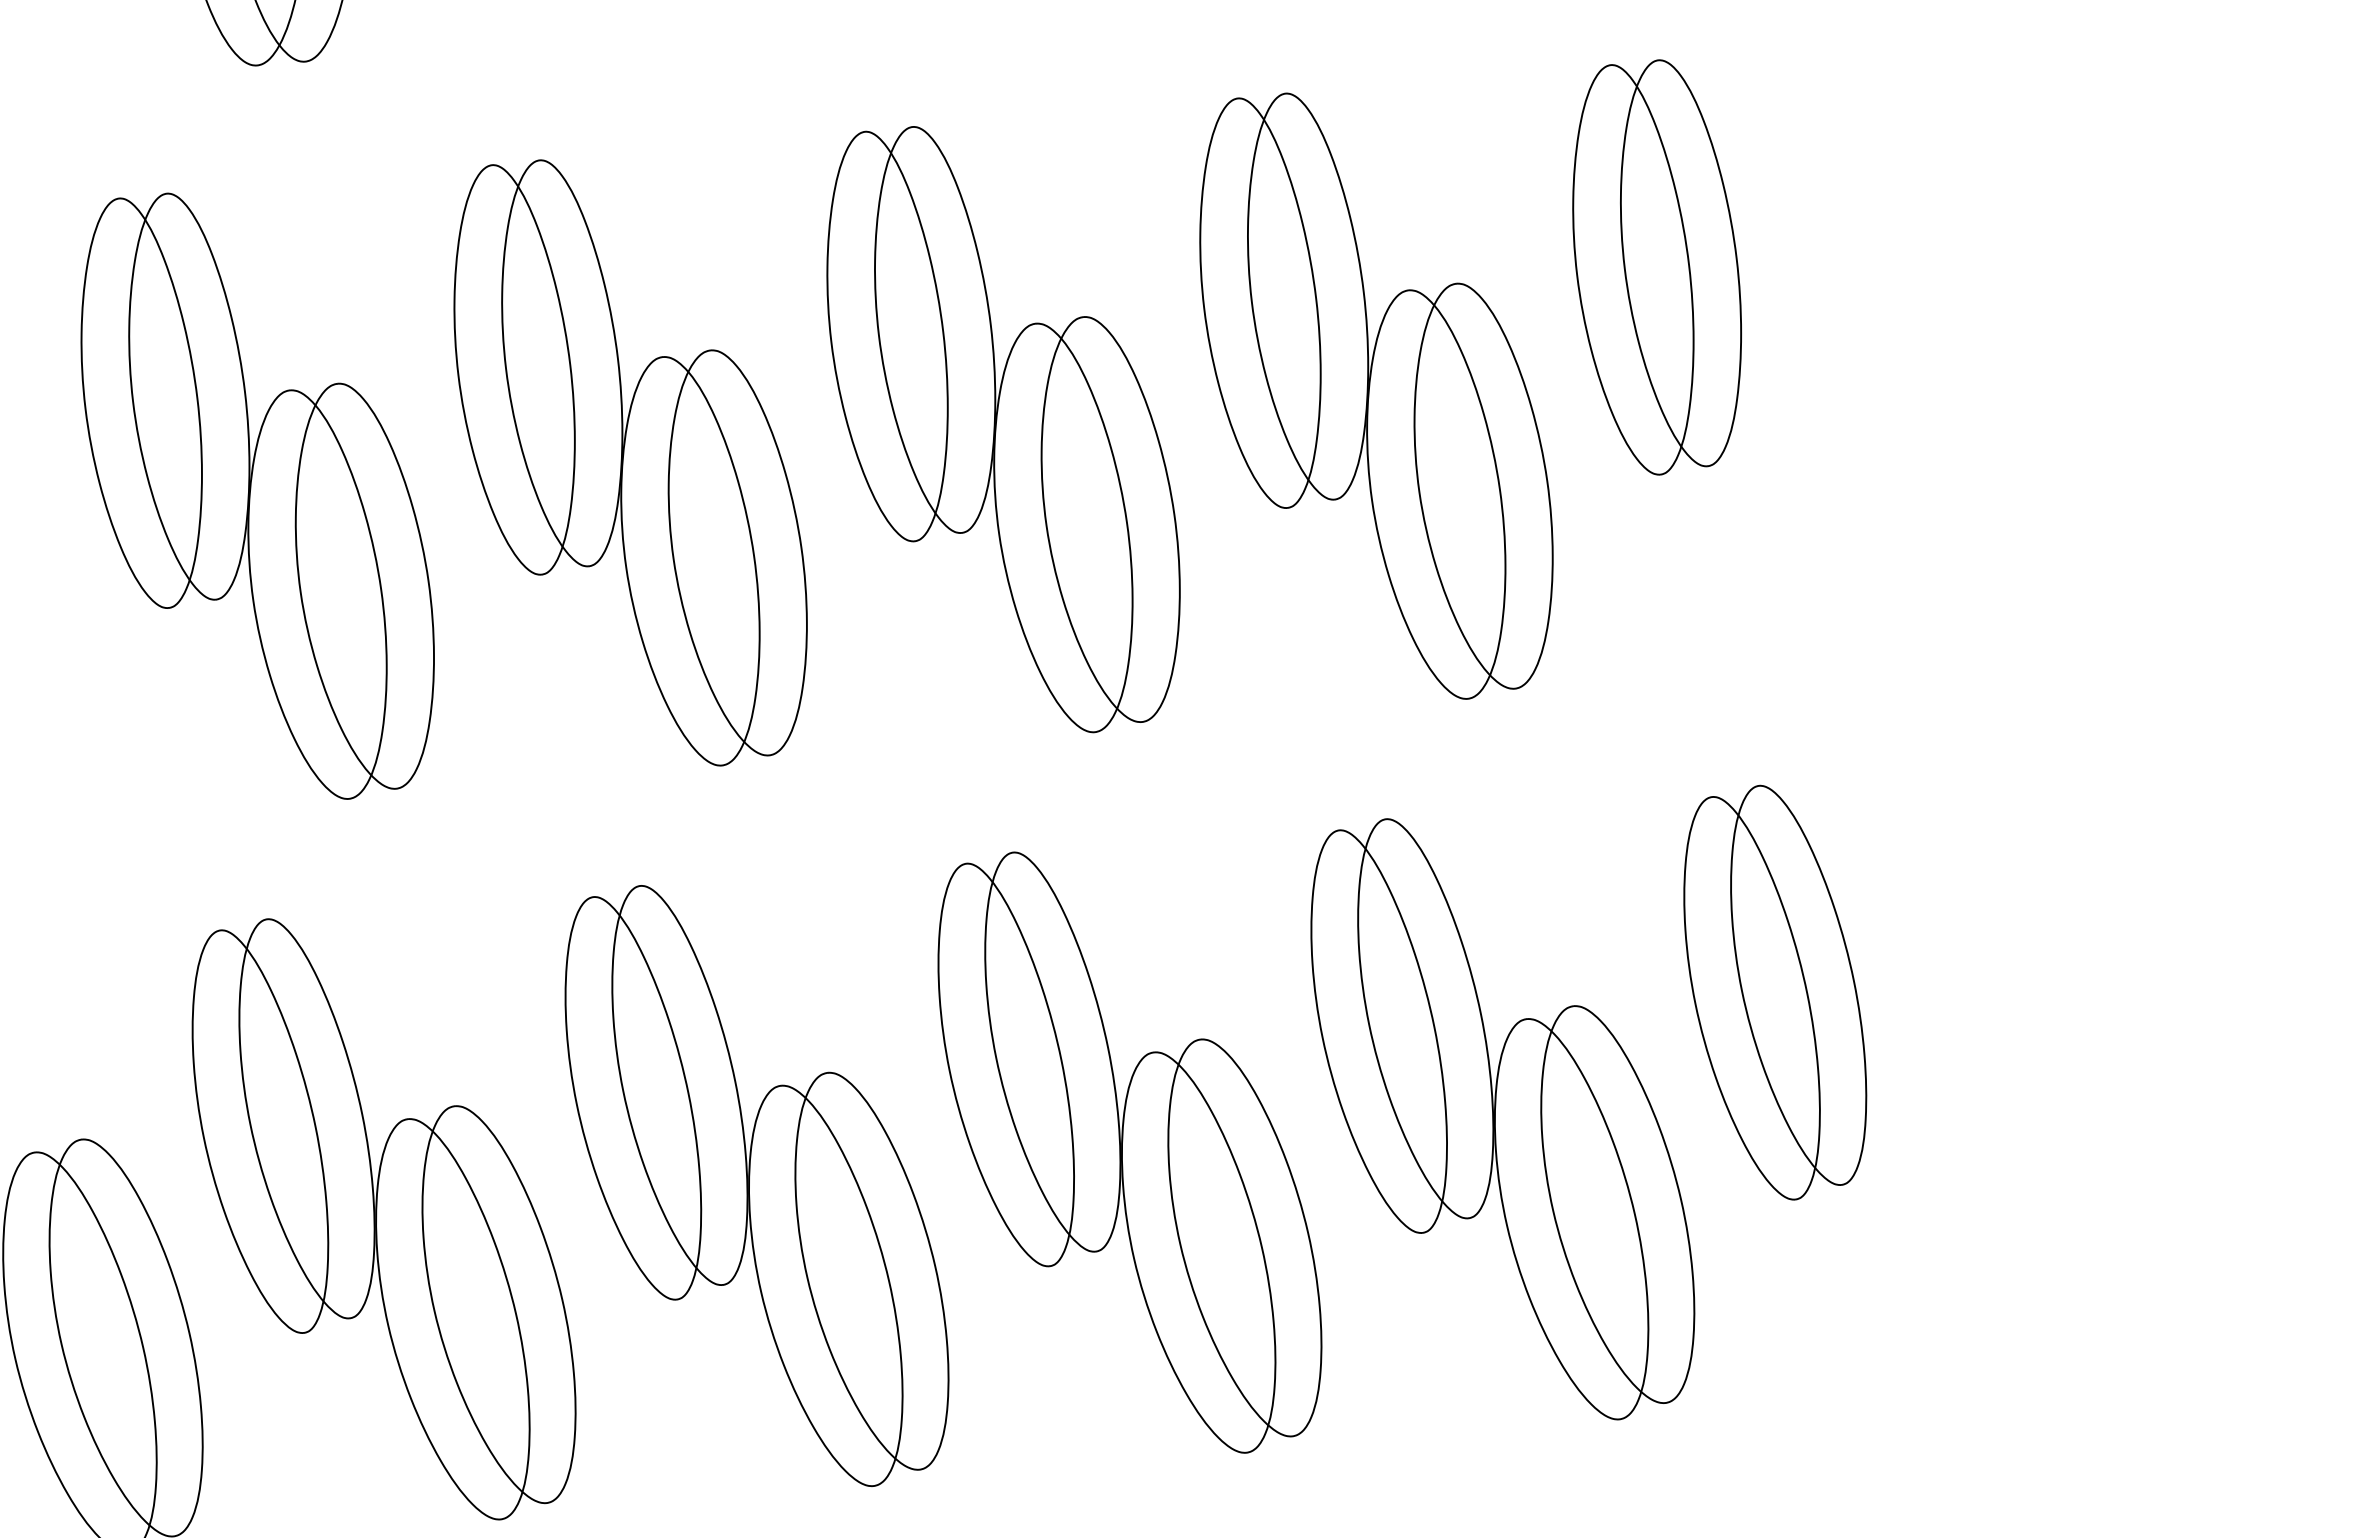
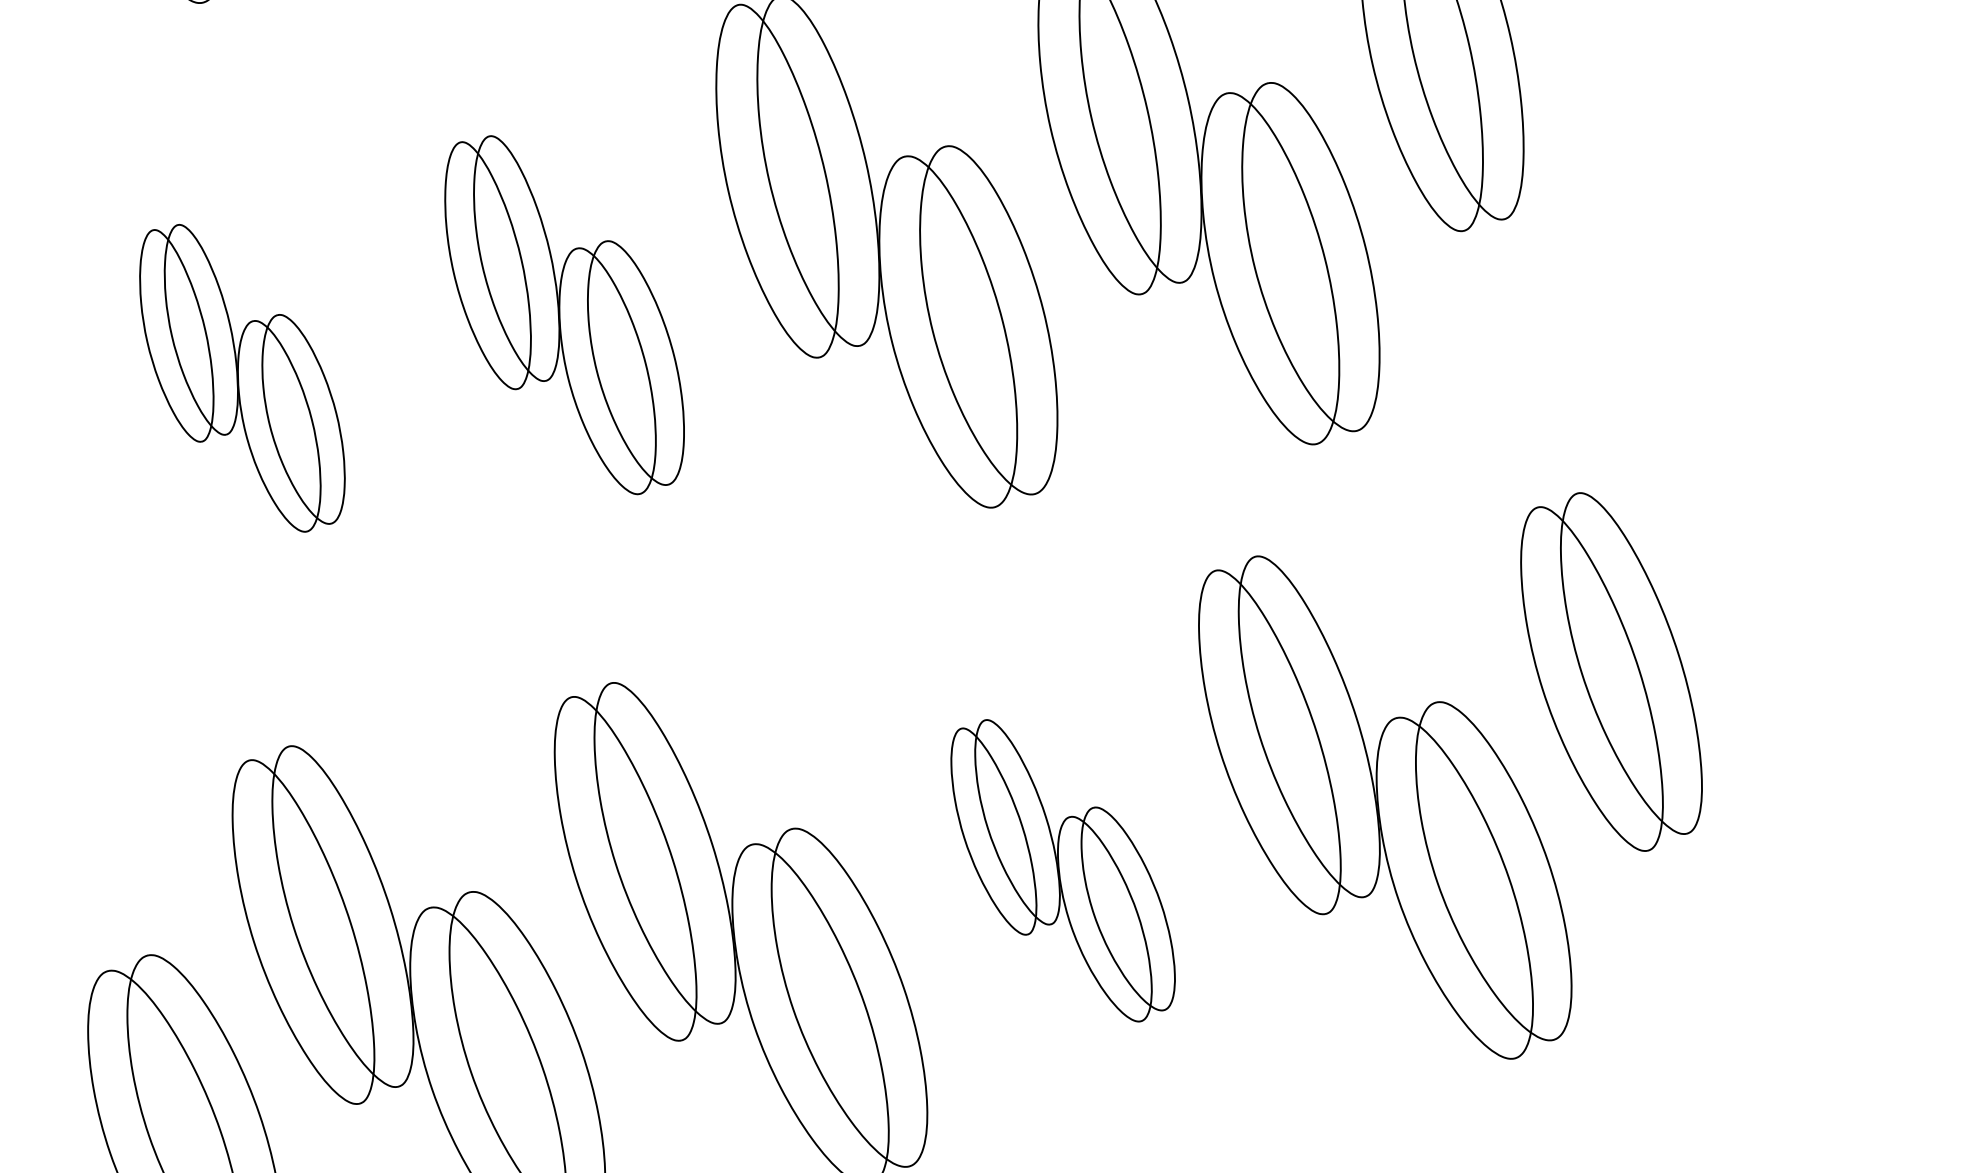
part: (630, 462) -> (564, 314), size x0.7
part: (257, 495) -> (242, 377), size x0.6
part: (1129, 1152) -> (1062, 870), size x0.6

